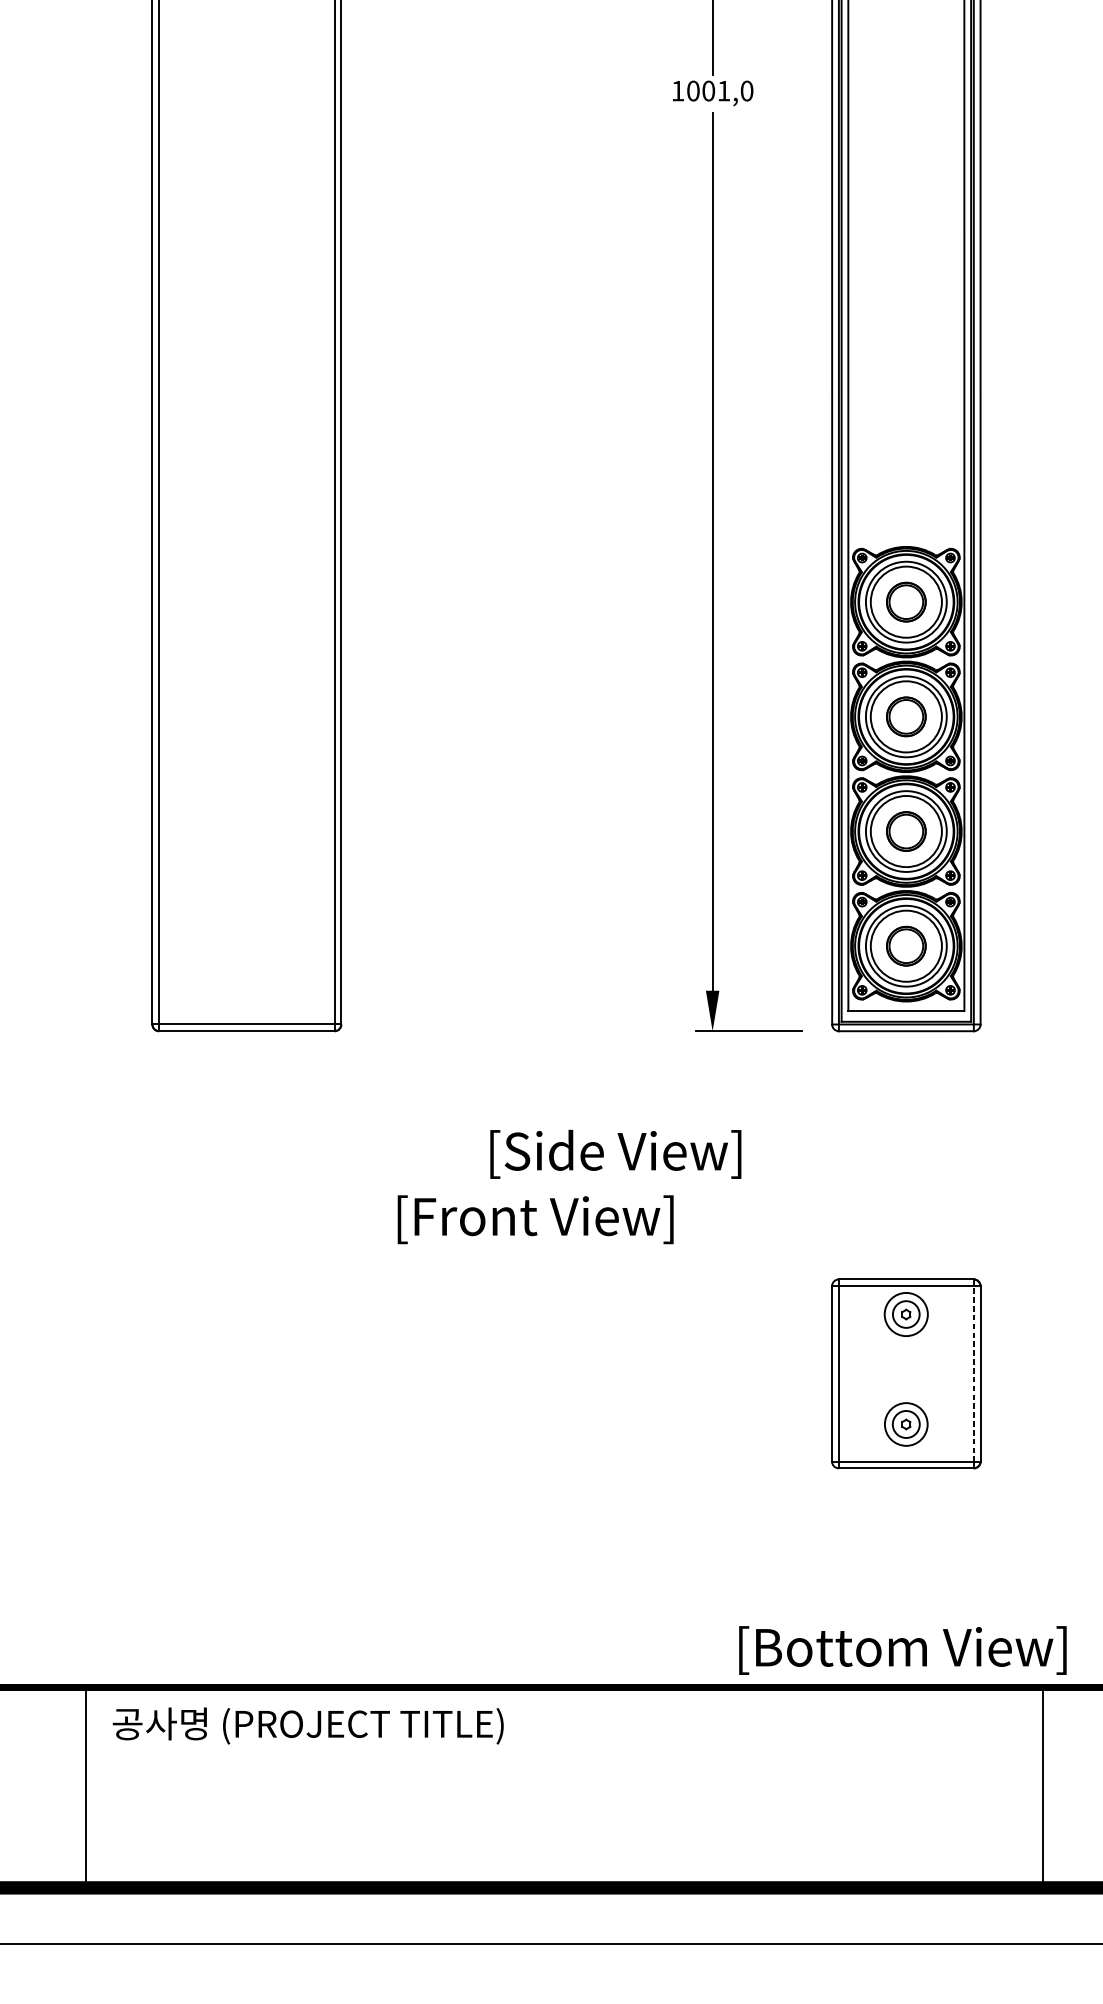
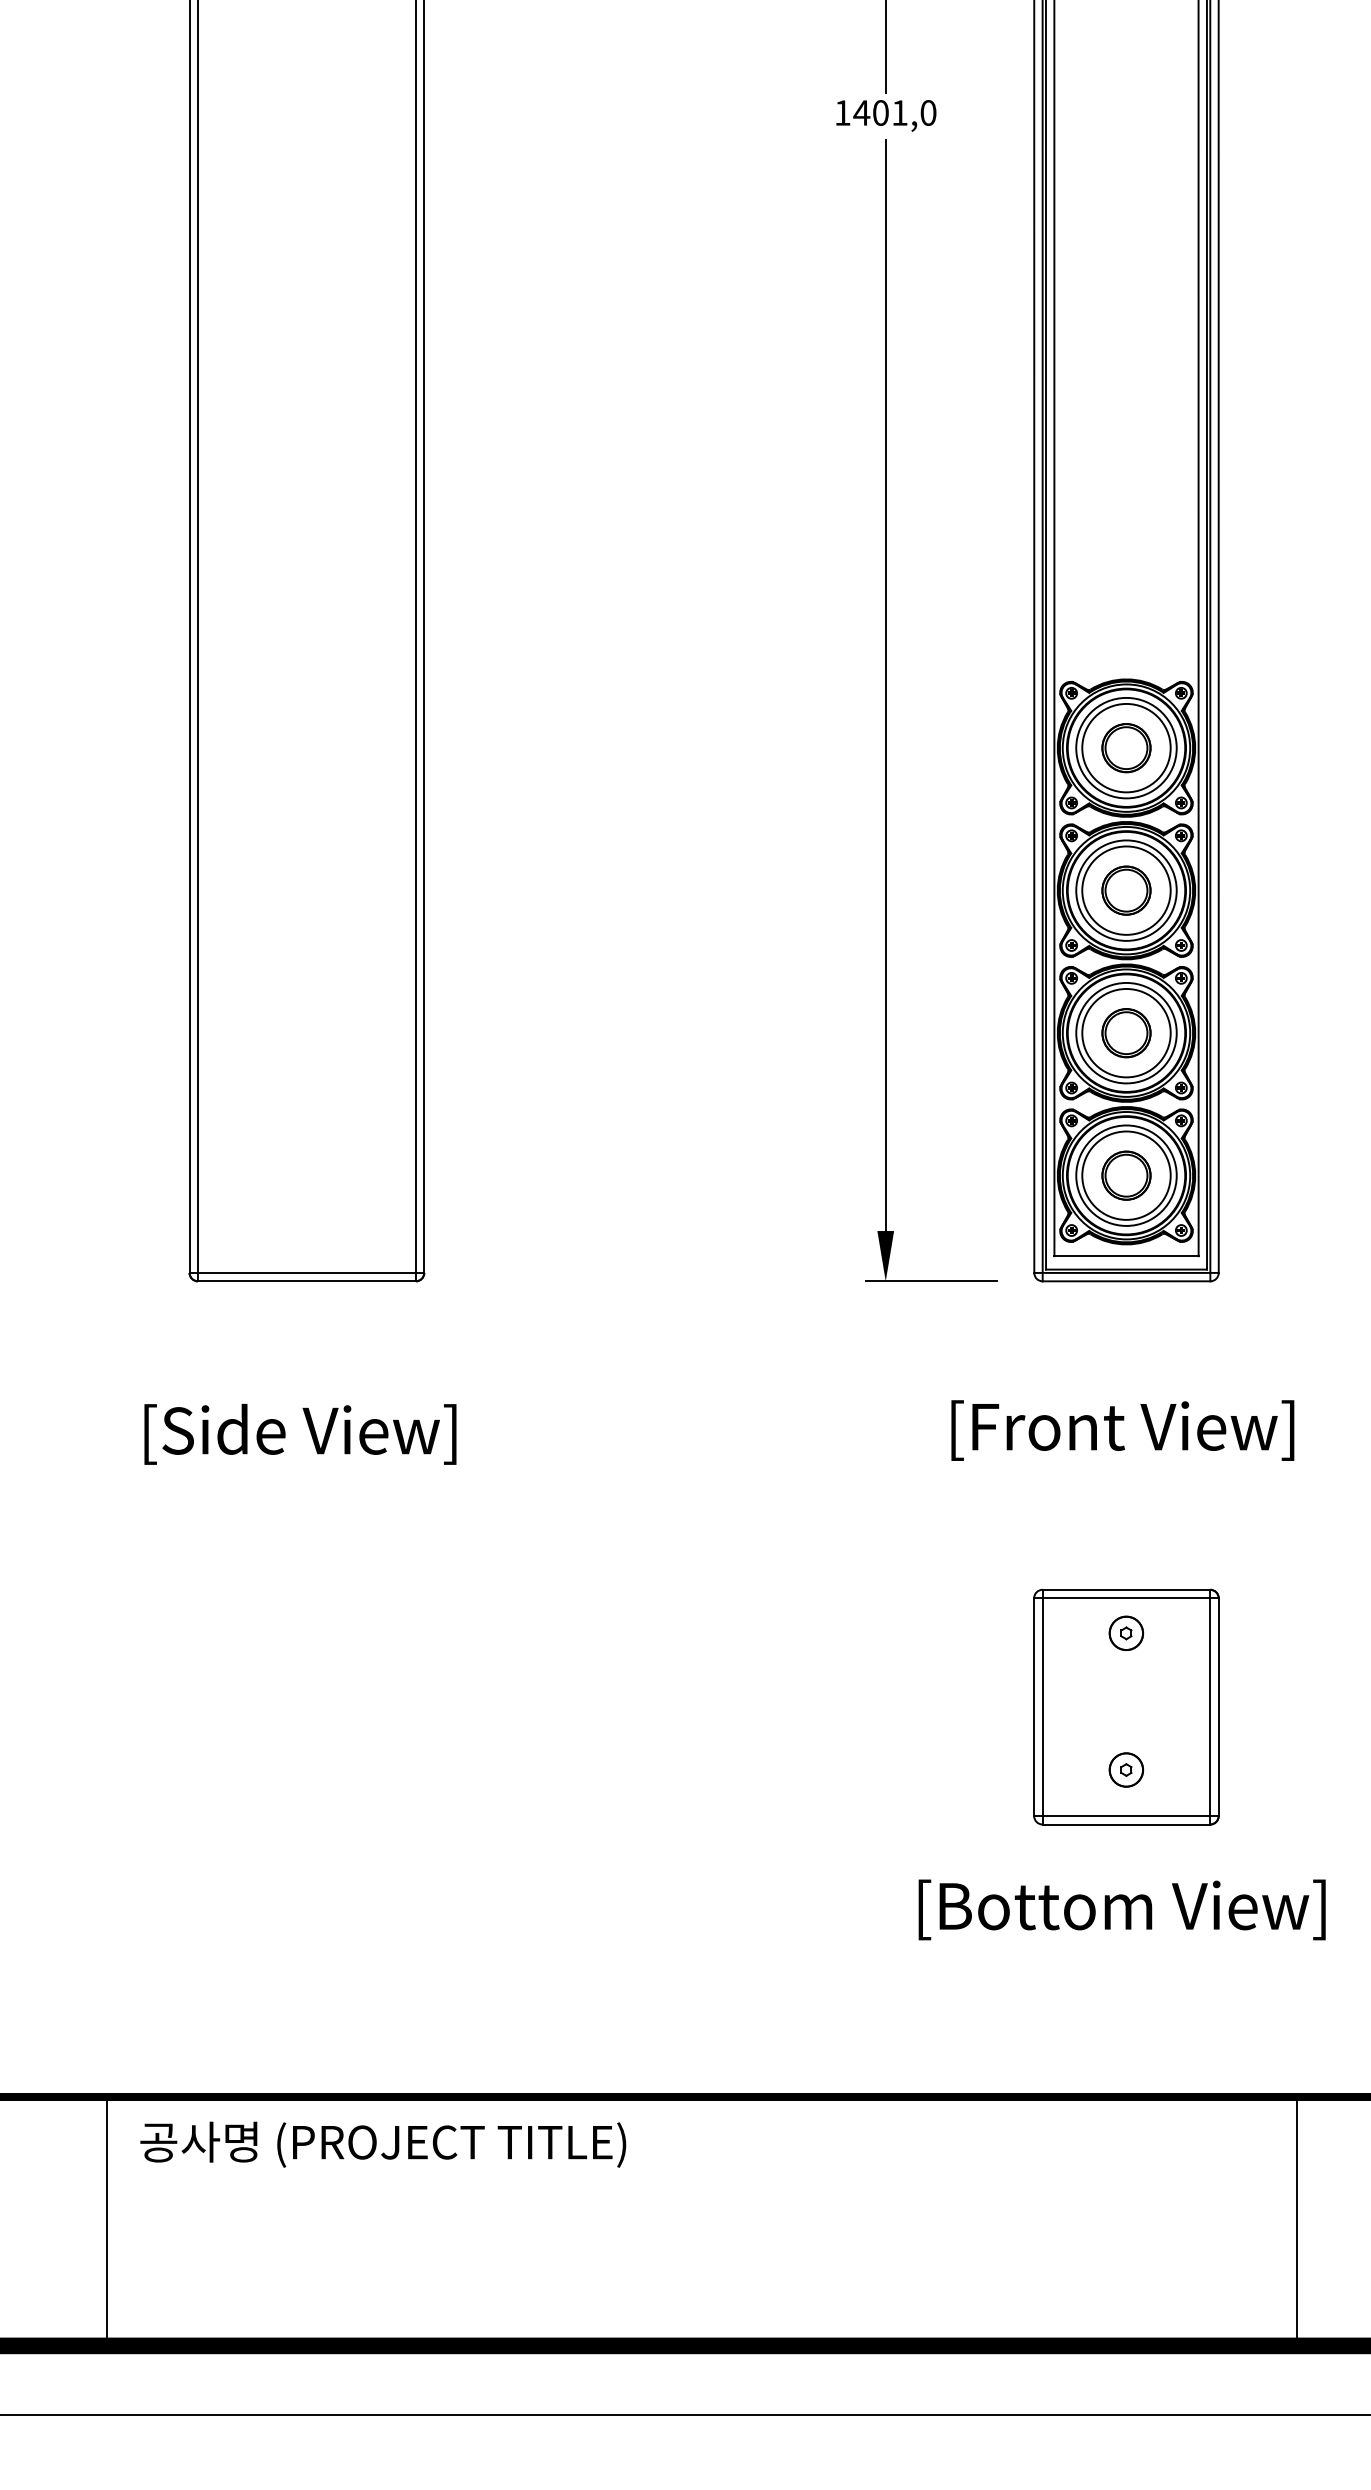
text: (693, 90) -> (861, 112), 1001,0 -> 1401,0
text: (615, 1154) -> (300, 1434), moved
text: (535, 1219) -> (1122, 1430), moved
circle: (906, 1314) -> (1126, 1633), size x0.62
line: (973, 1370) -> (1210, 1703), dashed -> solid
circle: (906, 1424) -> (1126, 1769), size x0.62
text: (902, 1650) -> (1121, 1909), moved

